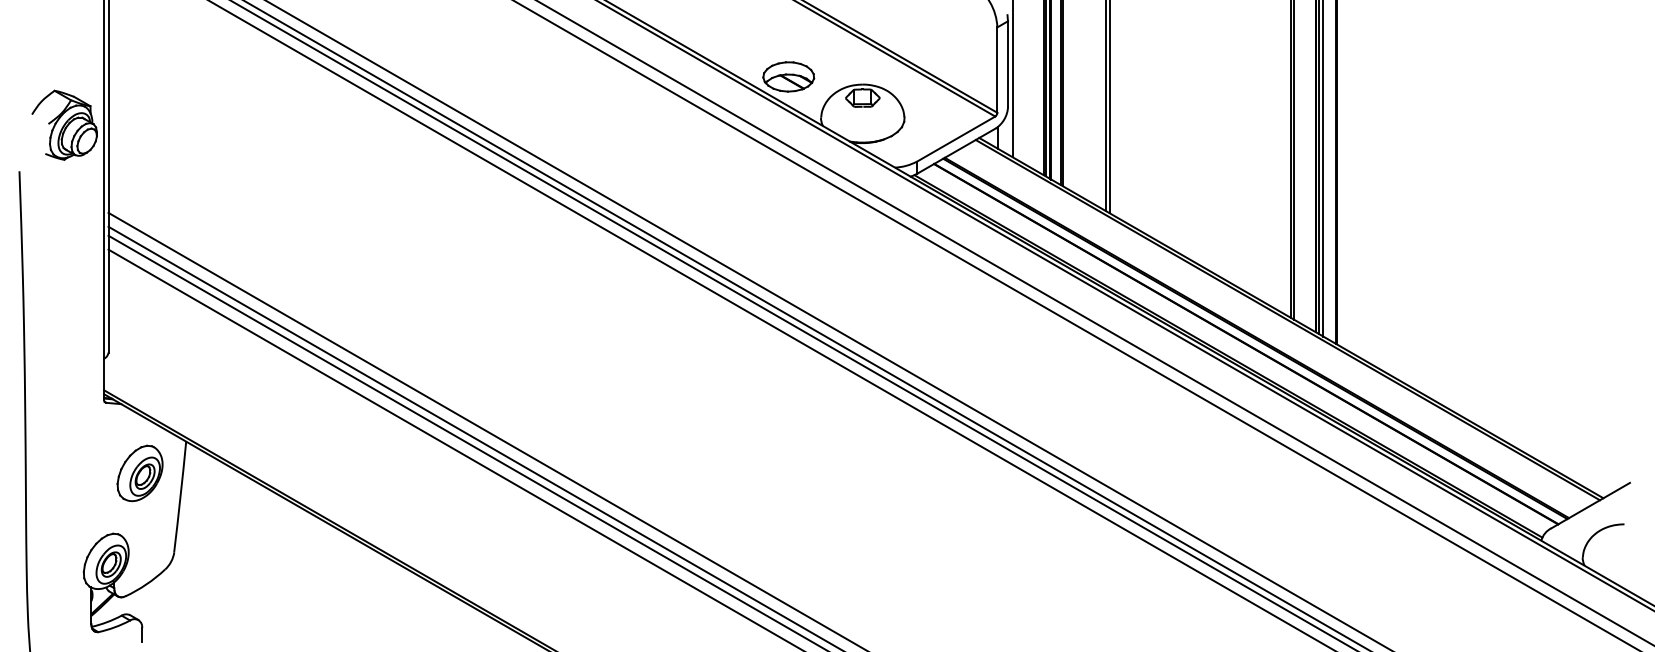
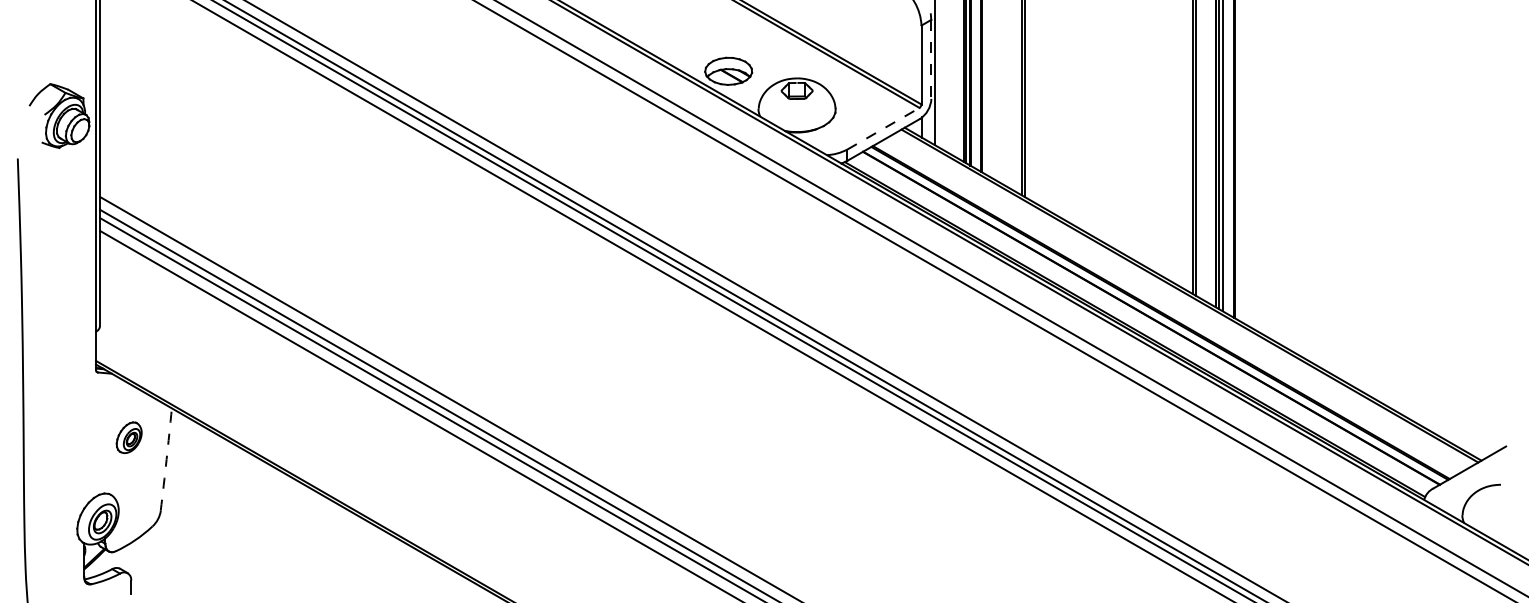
line: (1007, 64) -> (930, 59), solid -> dashed
line: (956, 138) -> (883, 128), solid -> dashed
part: (139, 473) -> (128, 437), size x0.6
arc: (180, 497) -> (166, 459), solid -> dashed

